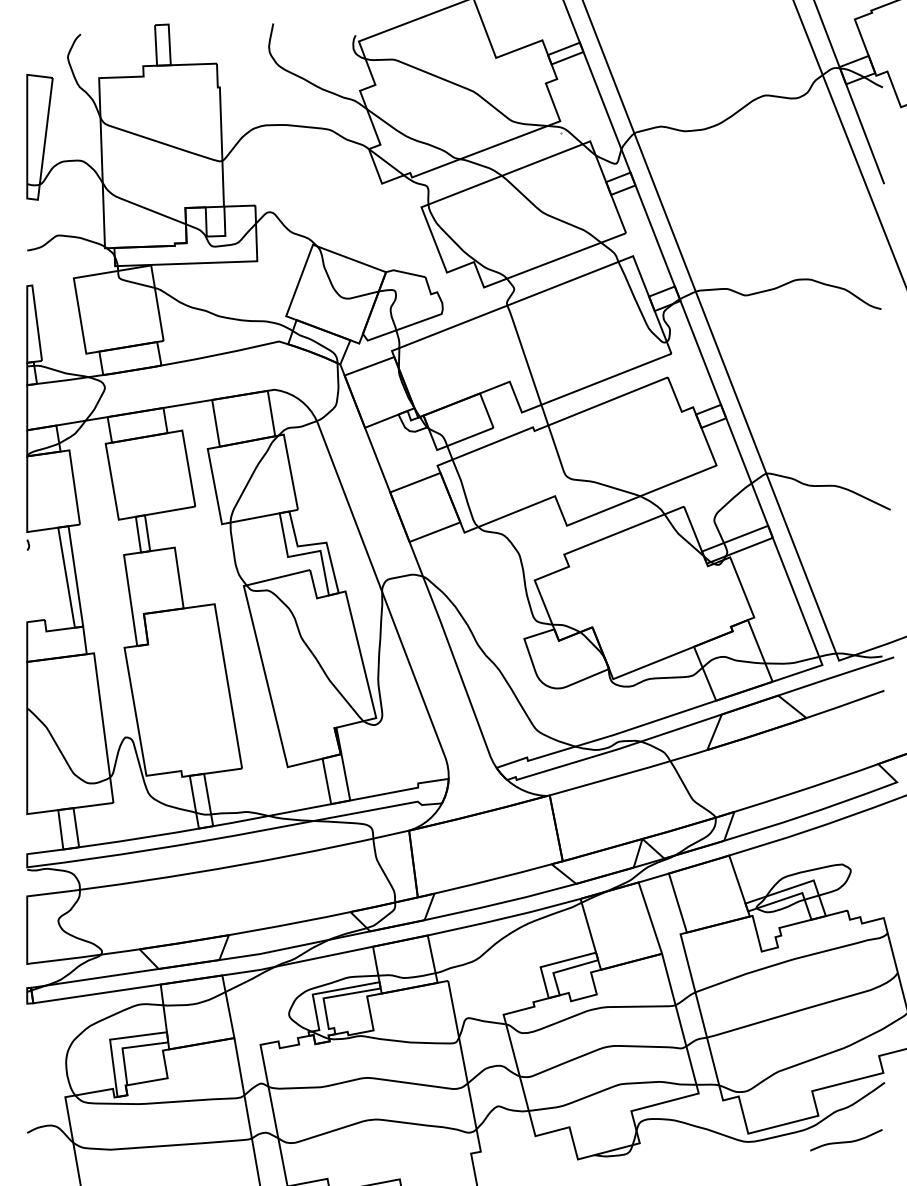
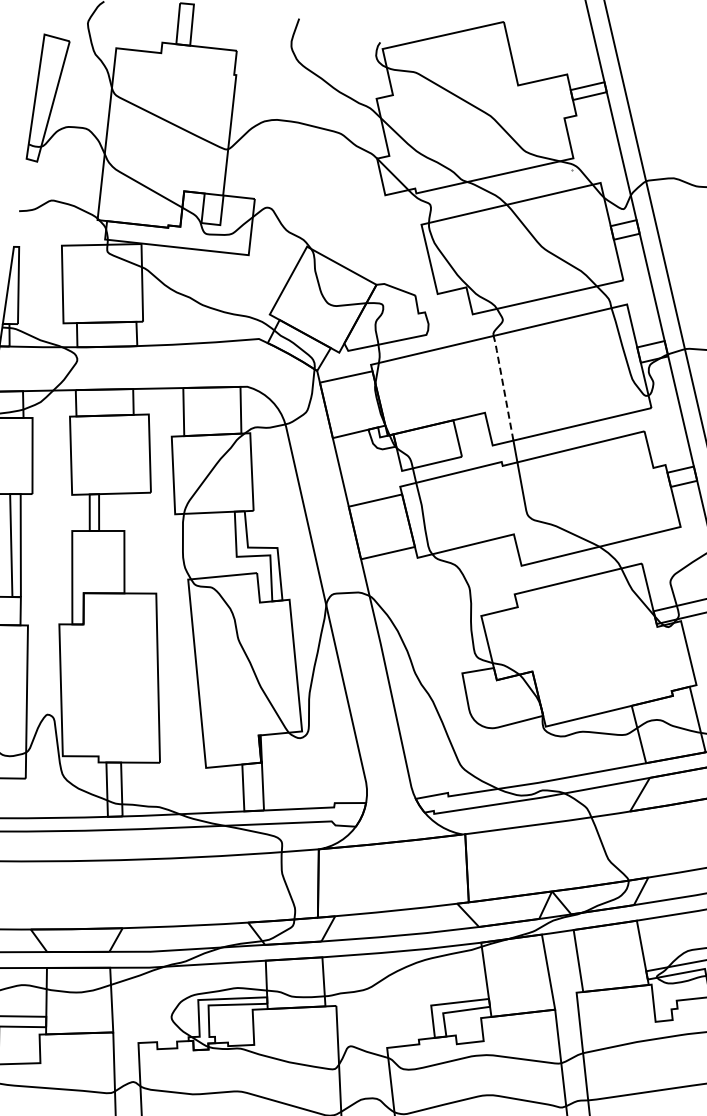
line: (524, 353) -> (503, 386), solid -> dashed

